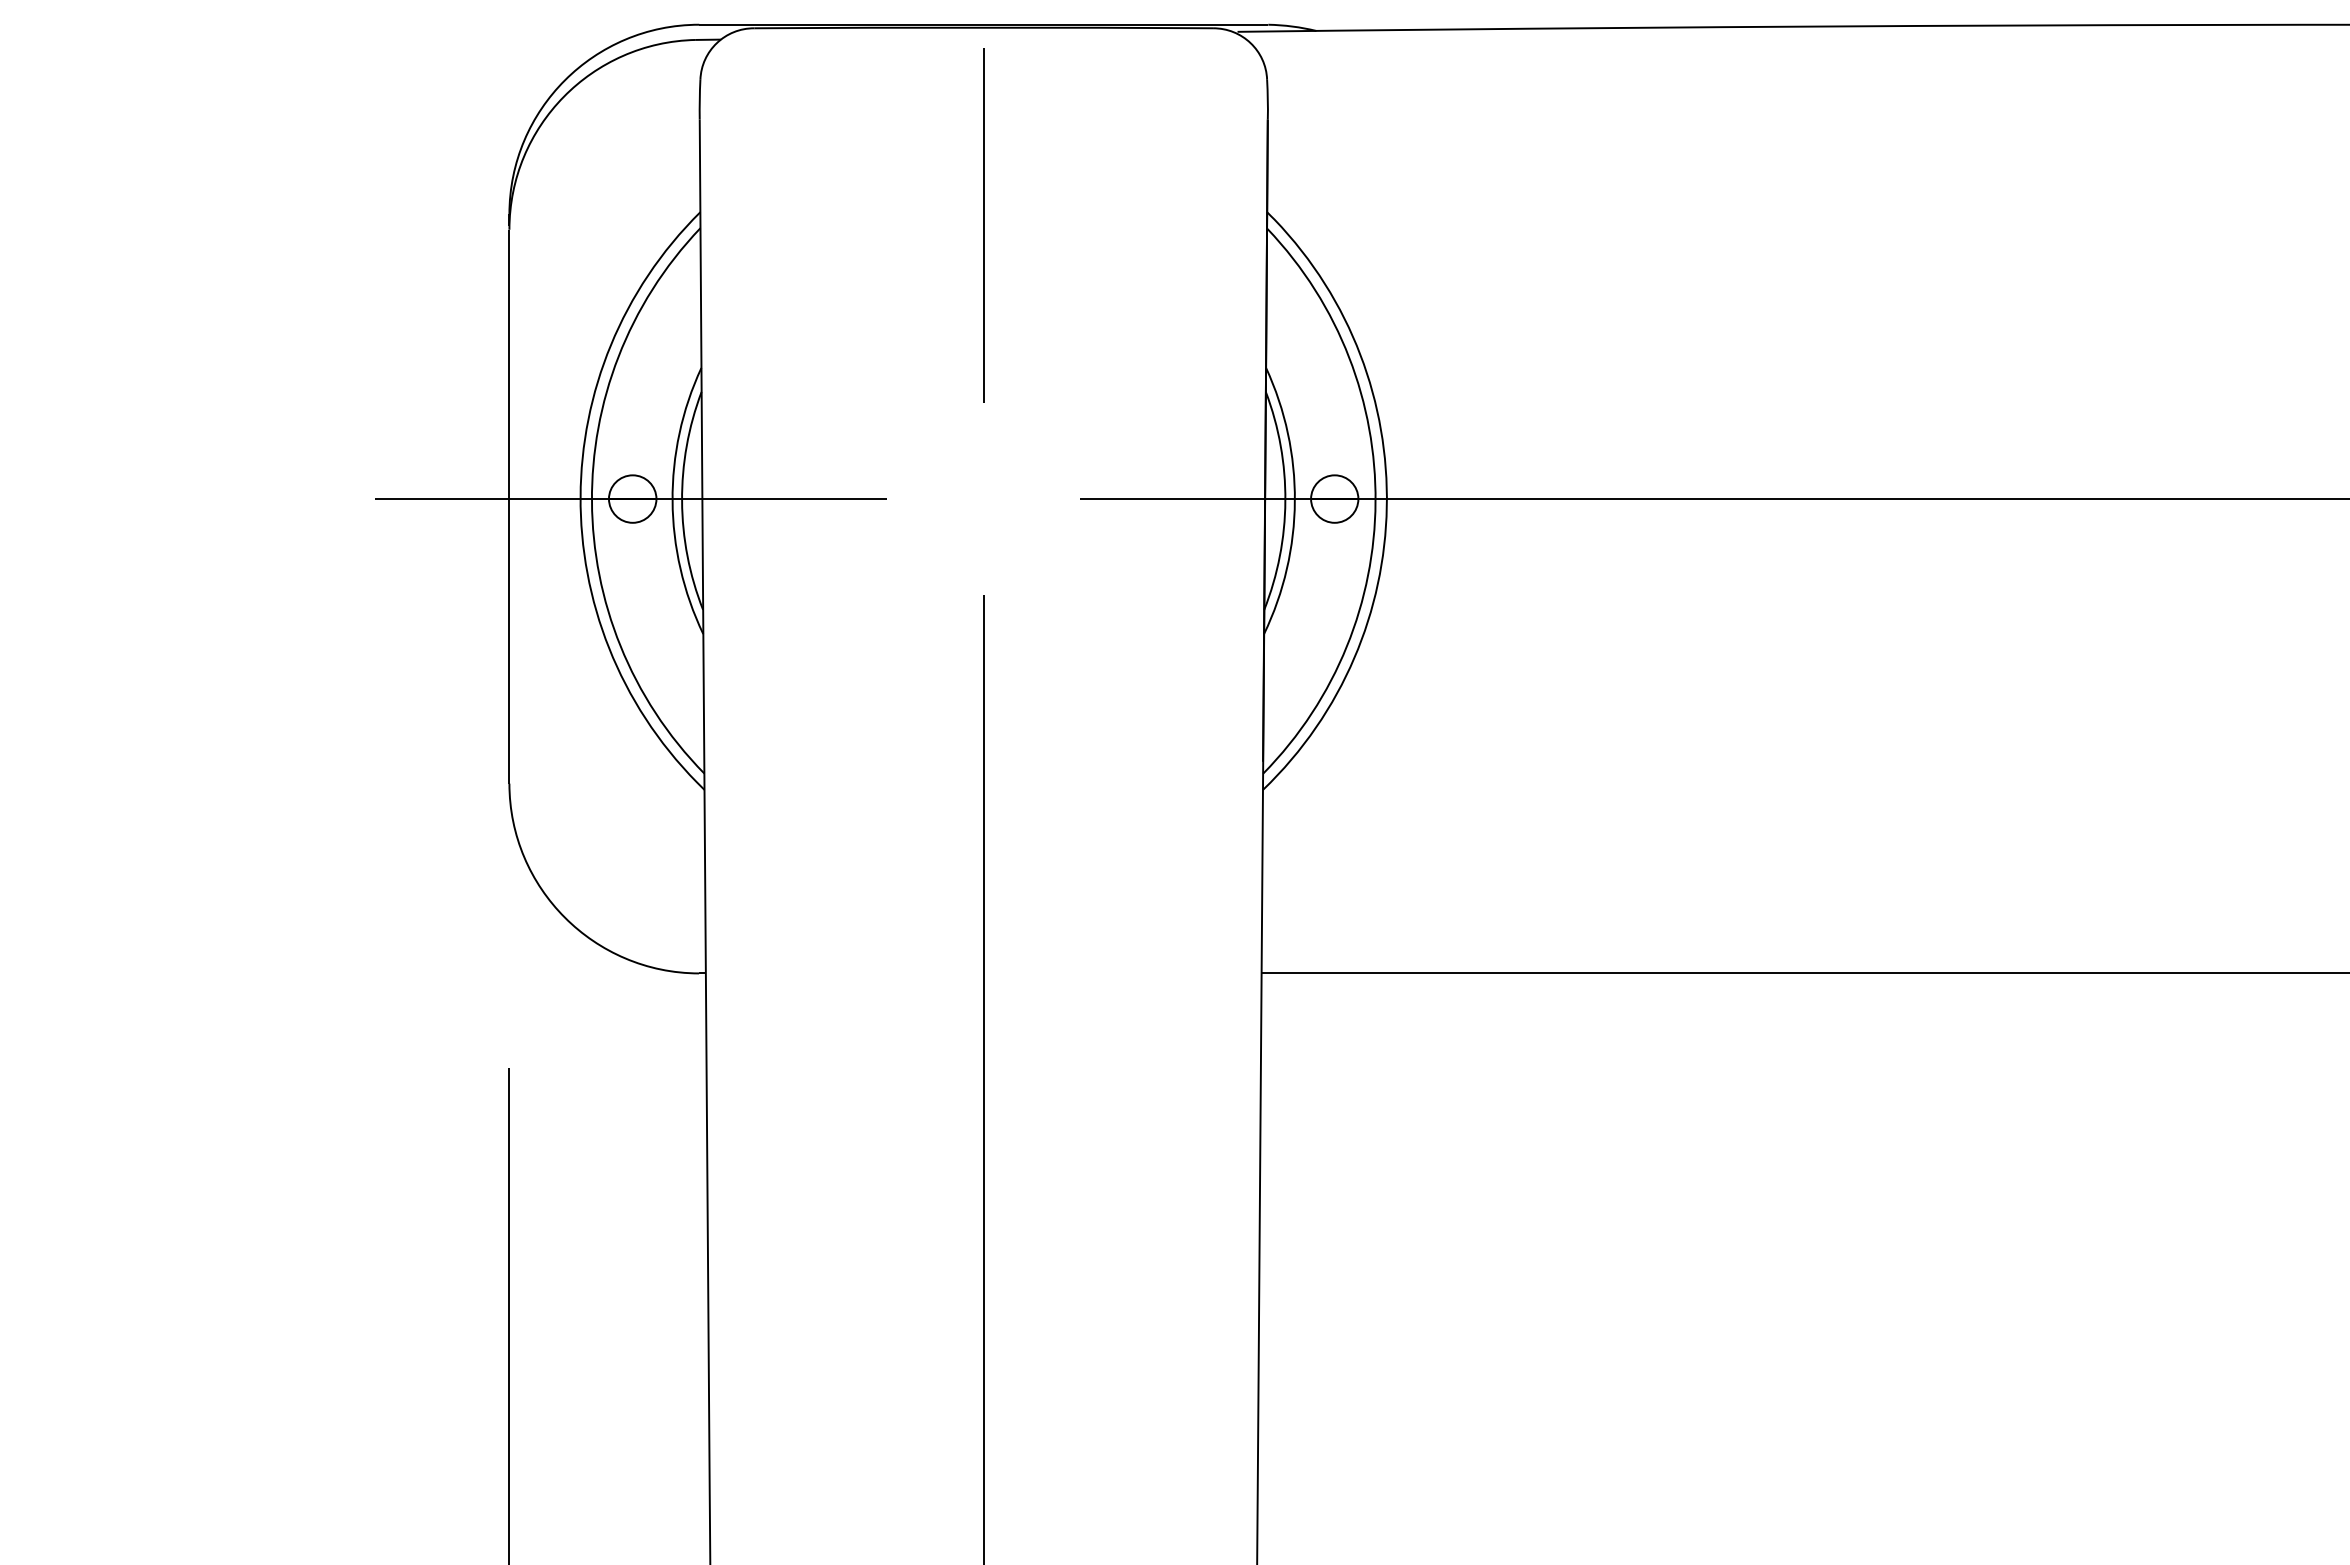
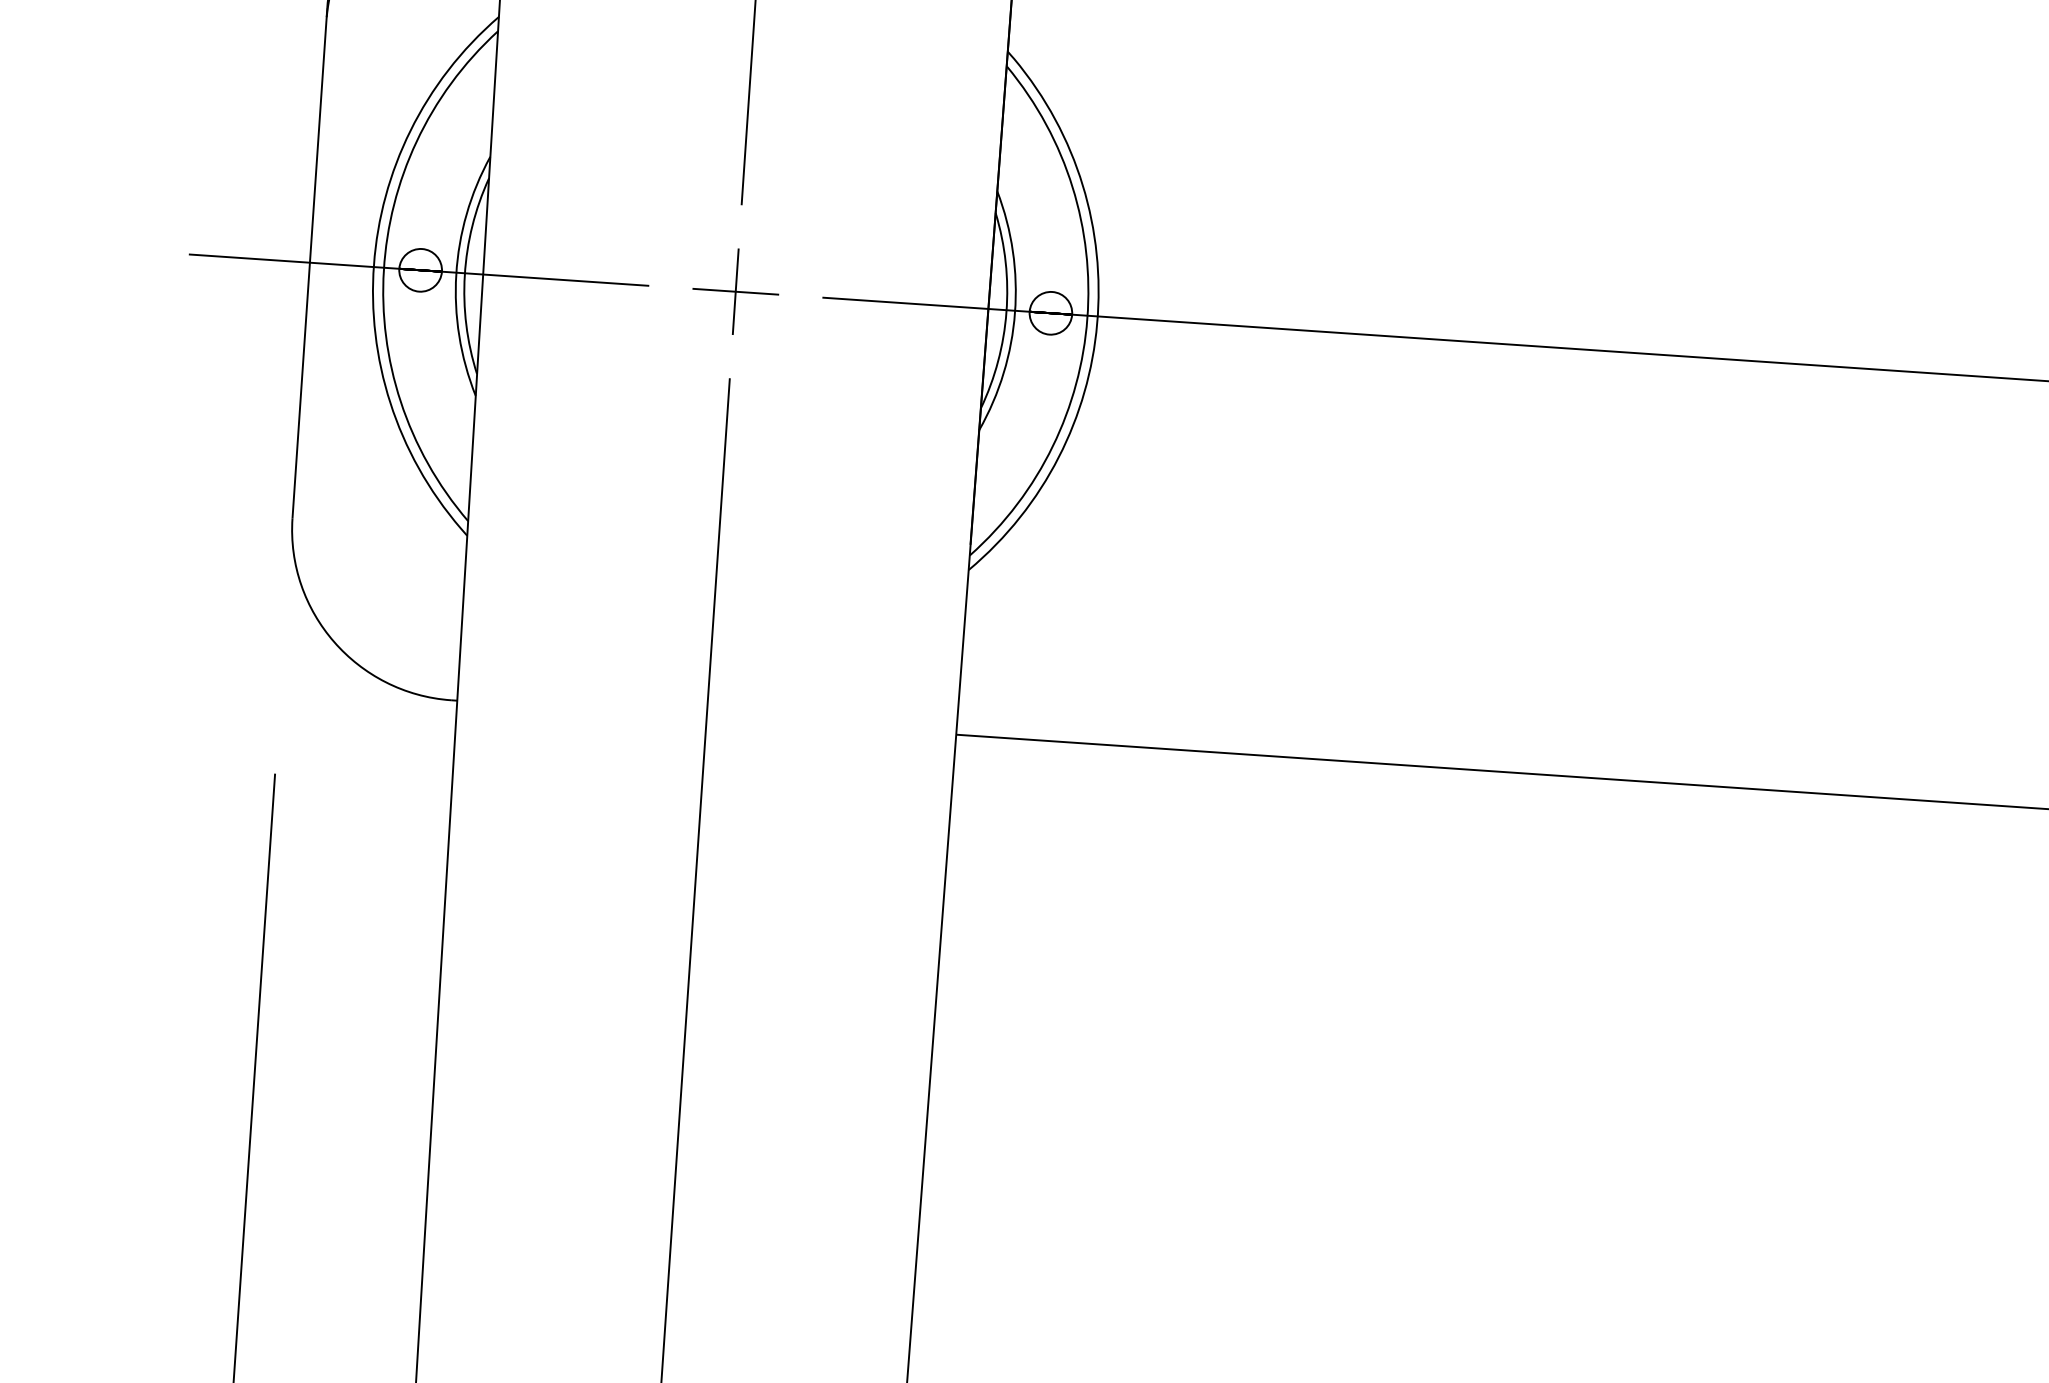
part: (983, 498) -> (735, 291), added

